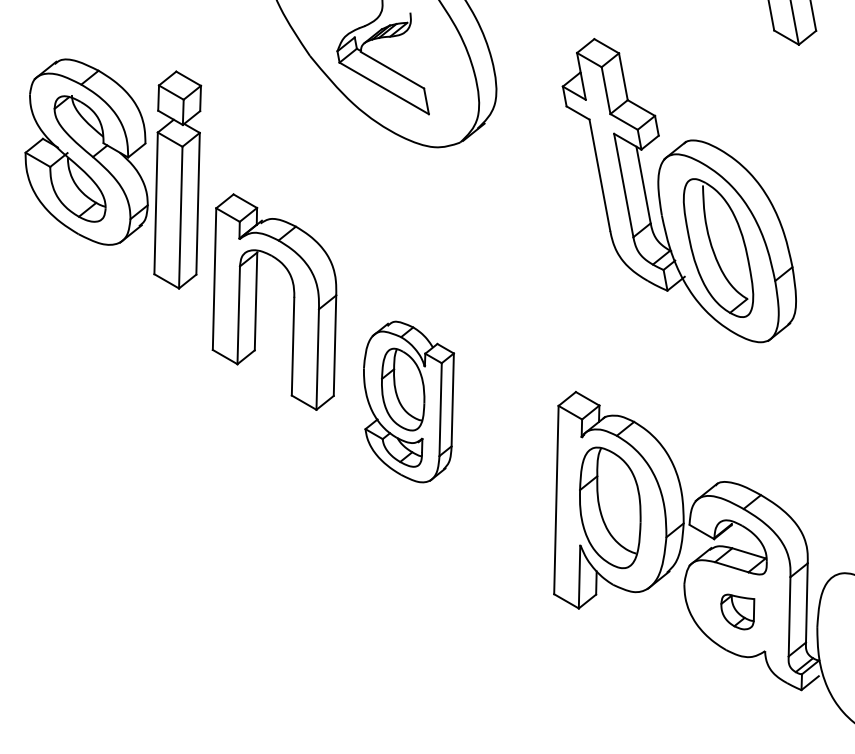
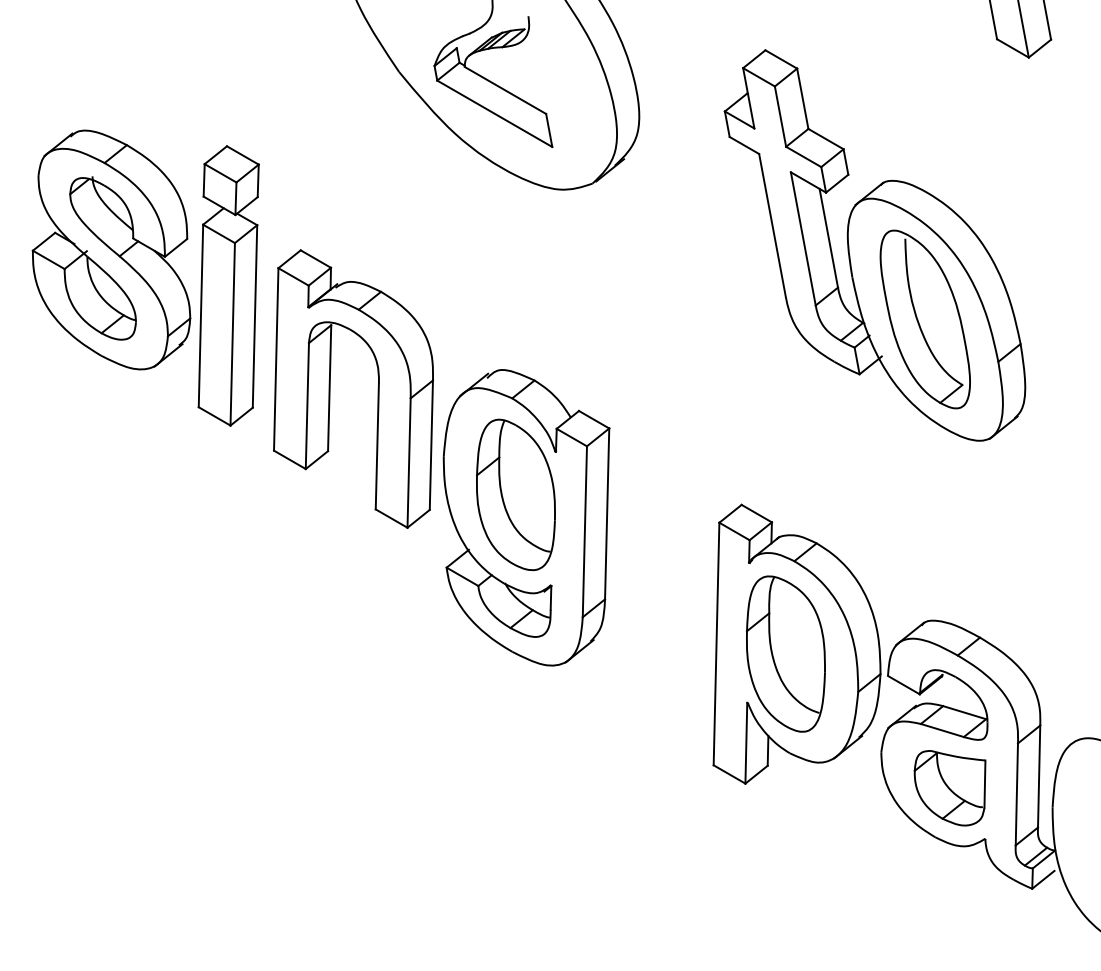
part: (113, 173) -> (146, 277), moved
part: (408, 401) -> (526, 517), size x1.43
part: (737, 611) -> (949, 787), size x1.67

